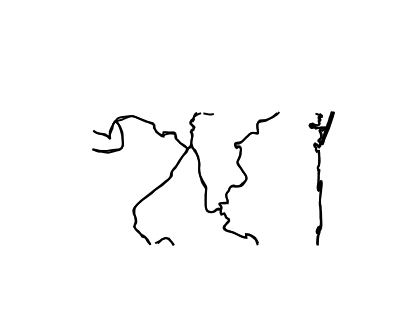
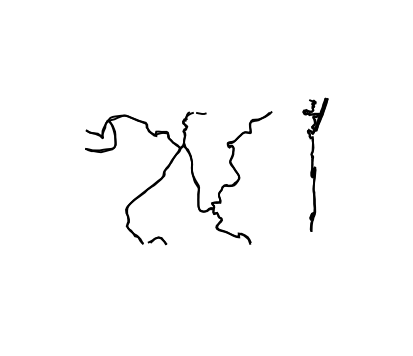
part: (321, 178) -> (315, 164), moved

